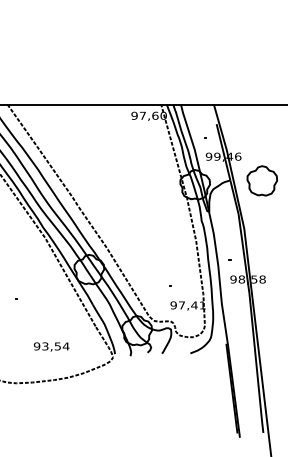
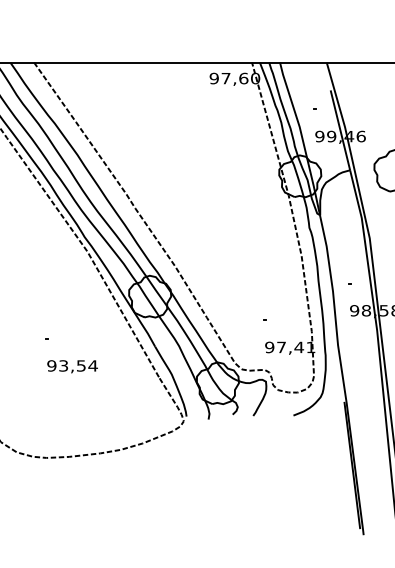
text: (51, 346) -> (72, 366), moved

